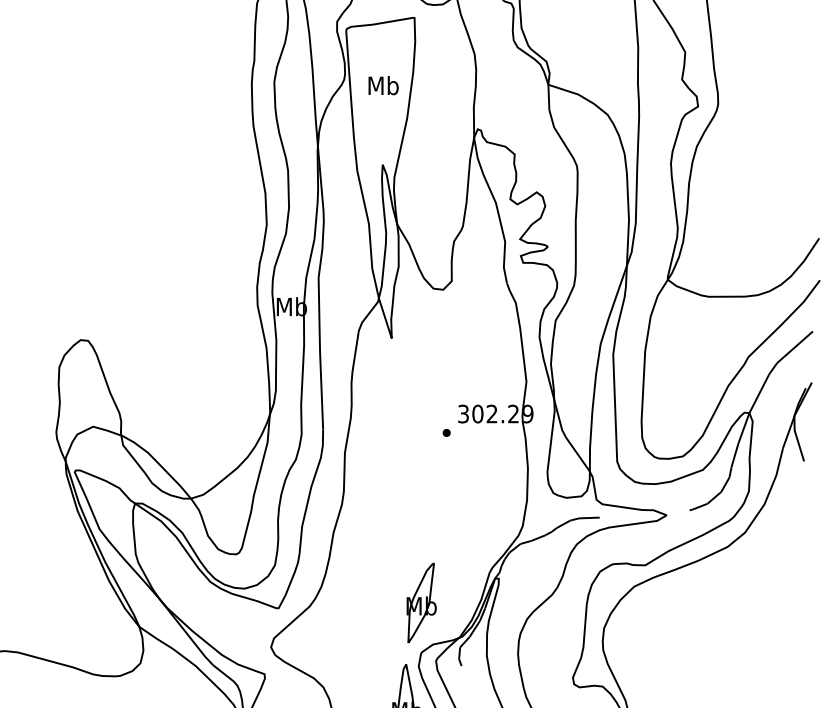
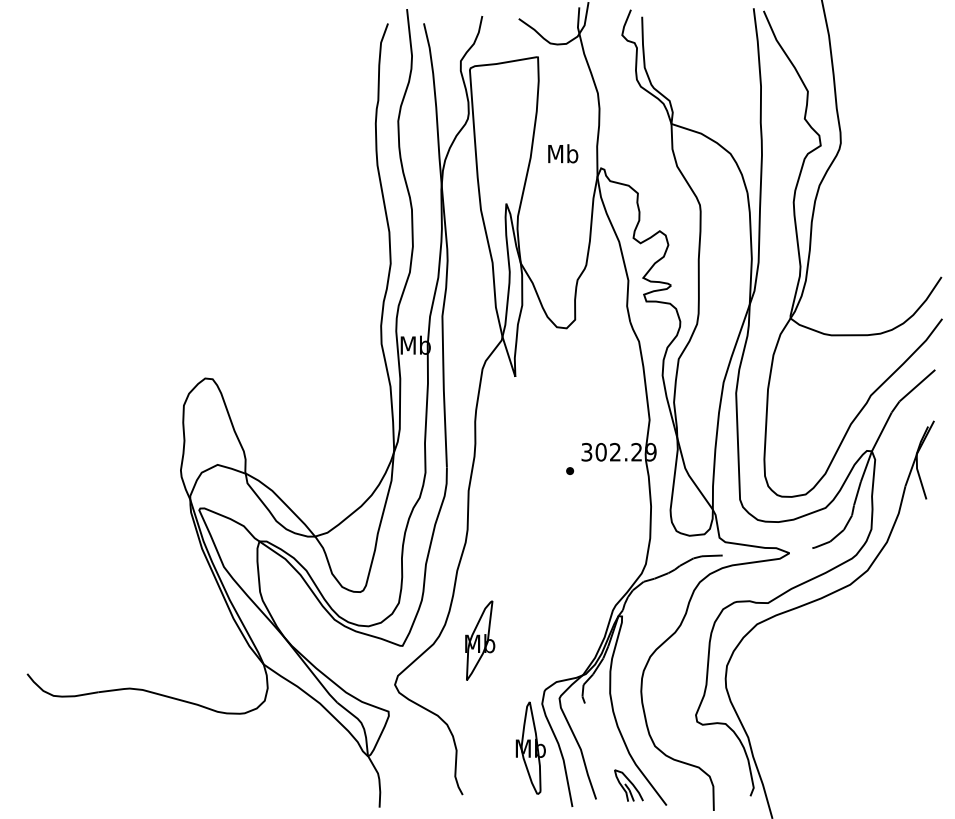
text: (383, 85) -> (563, 153), moved
part: (422, 602) -> (480, 640), moved

